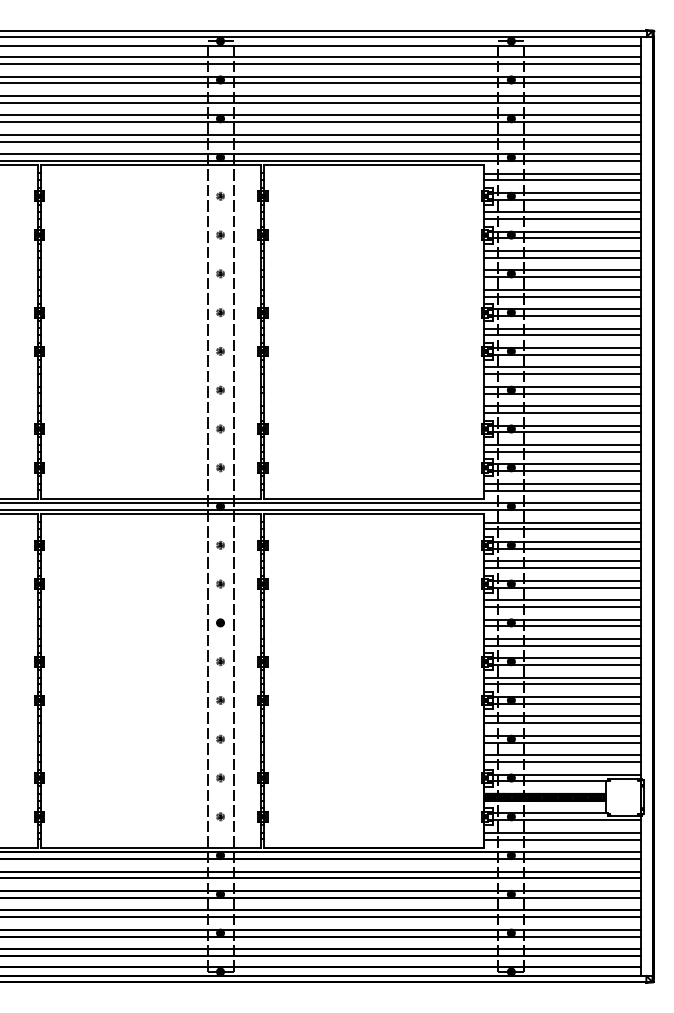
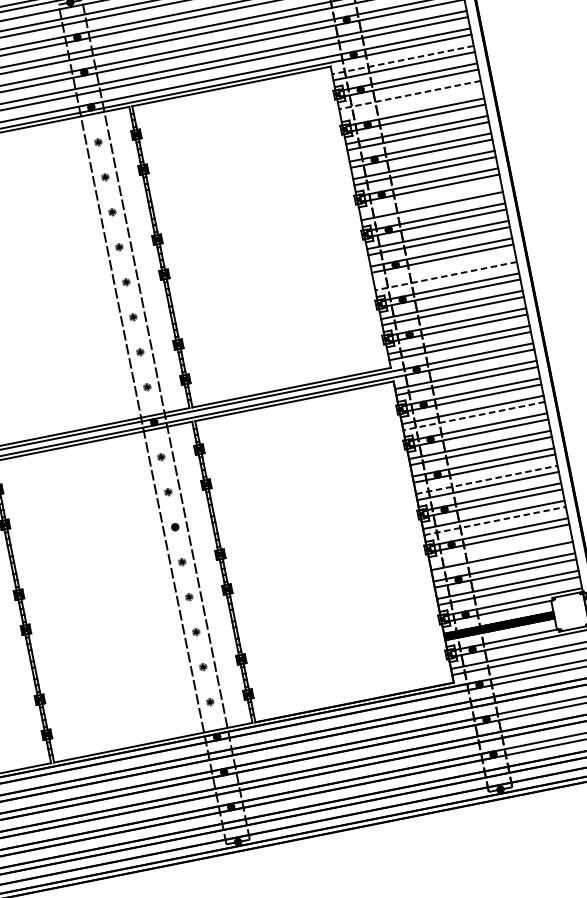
line: (562, 173) -> (402, 60), solid -> dashed
line: (562, 212) -> (409, 95), solid -> dashed
line: (562, 219) -> (411, 101), removed
line: (562, 328) -> (430, 199), removed
line: (562, 406) -> (444, 270), removed
line: (562, 413) -> (445, 276), solid -> dashed
line: (562, 568) -> (473, 416), solid -> dashed
line: (563, 638) -> (487, 479), solid -> dashed
line: (563, 684) -> (495, 520), solid -> dashed
line: (562, 716) -> (500, 549), removed

